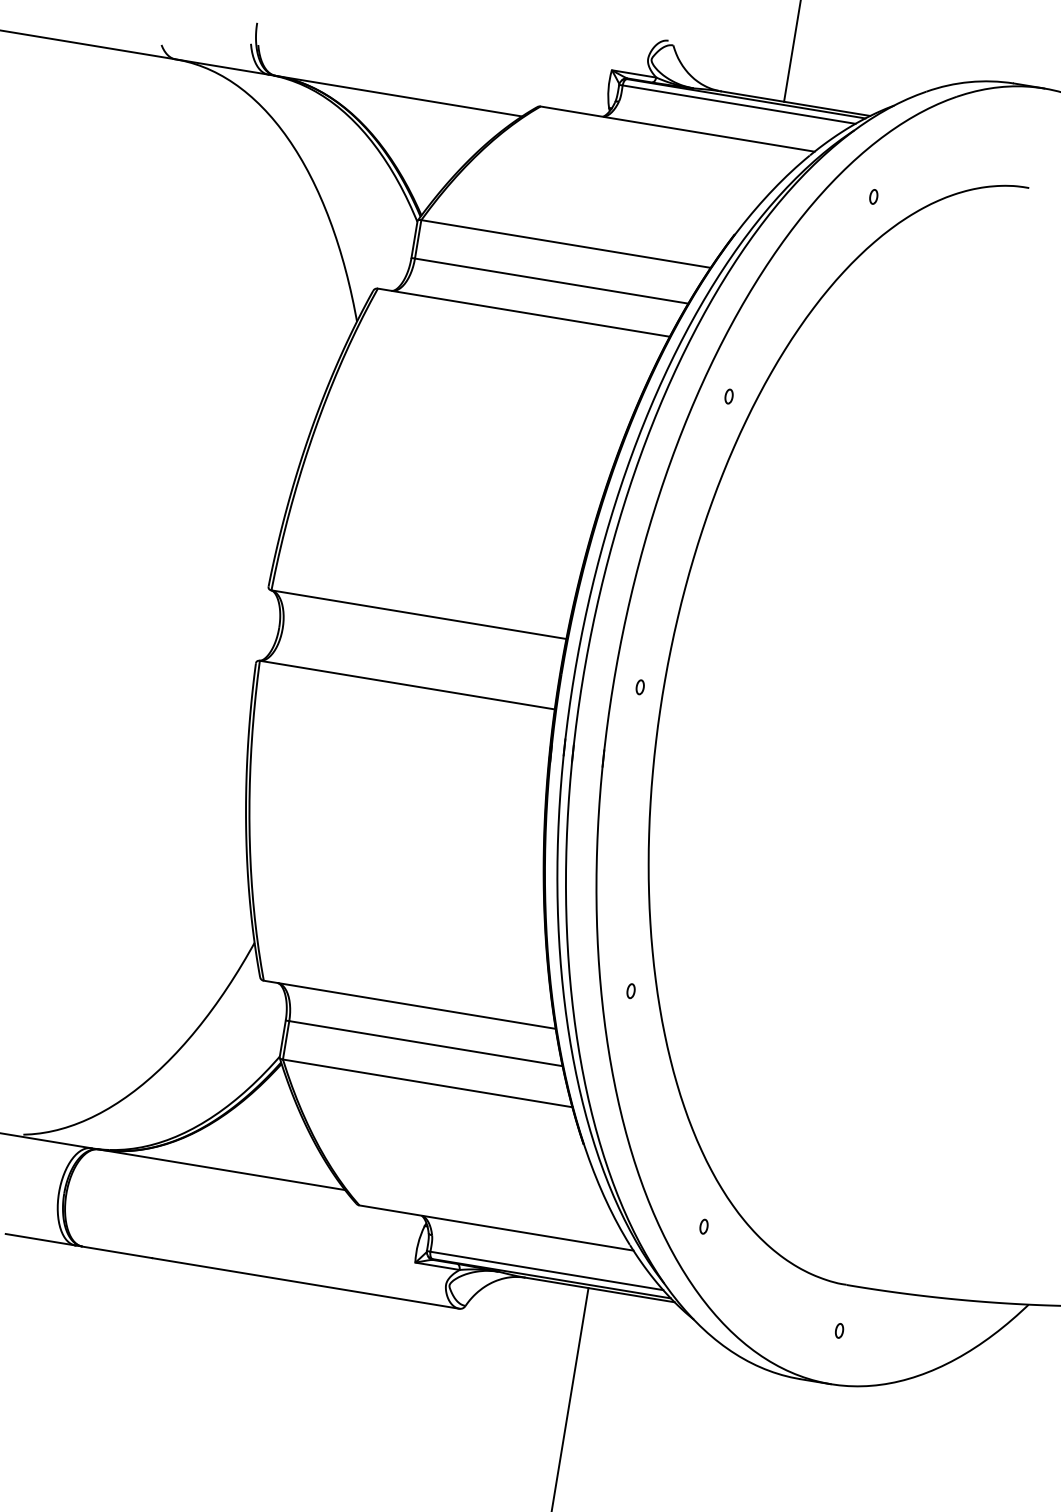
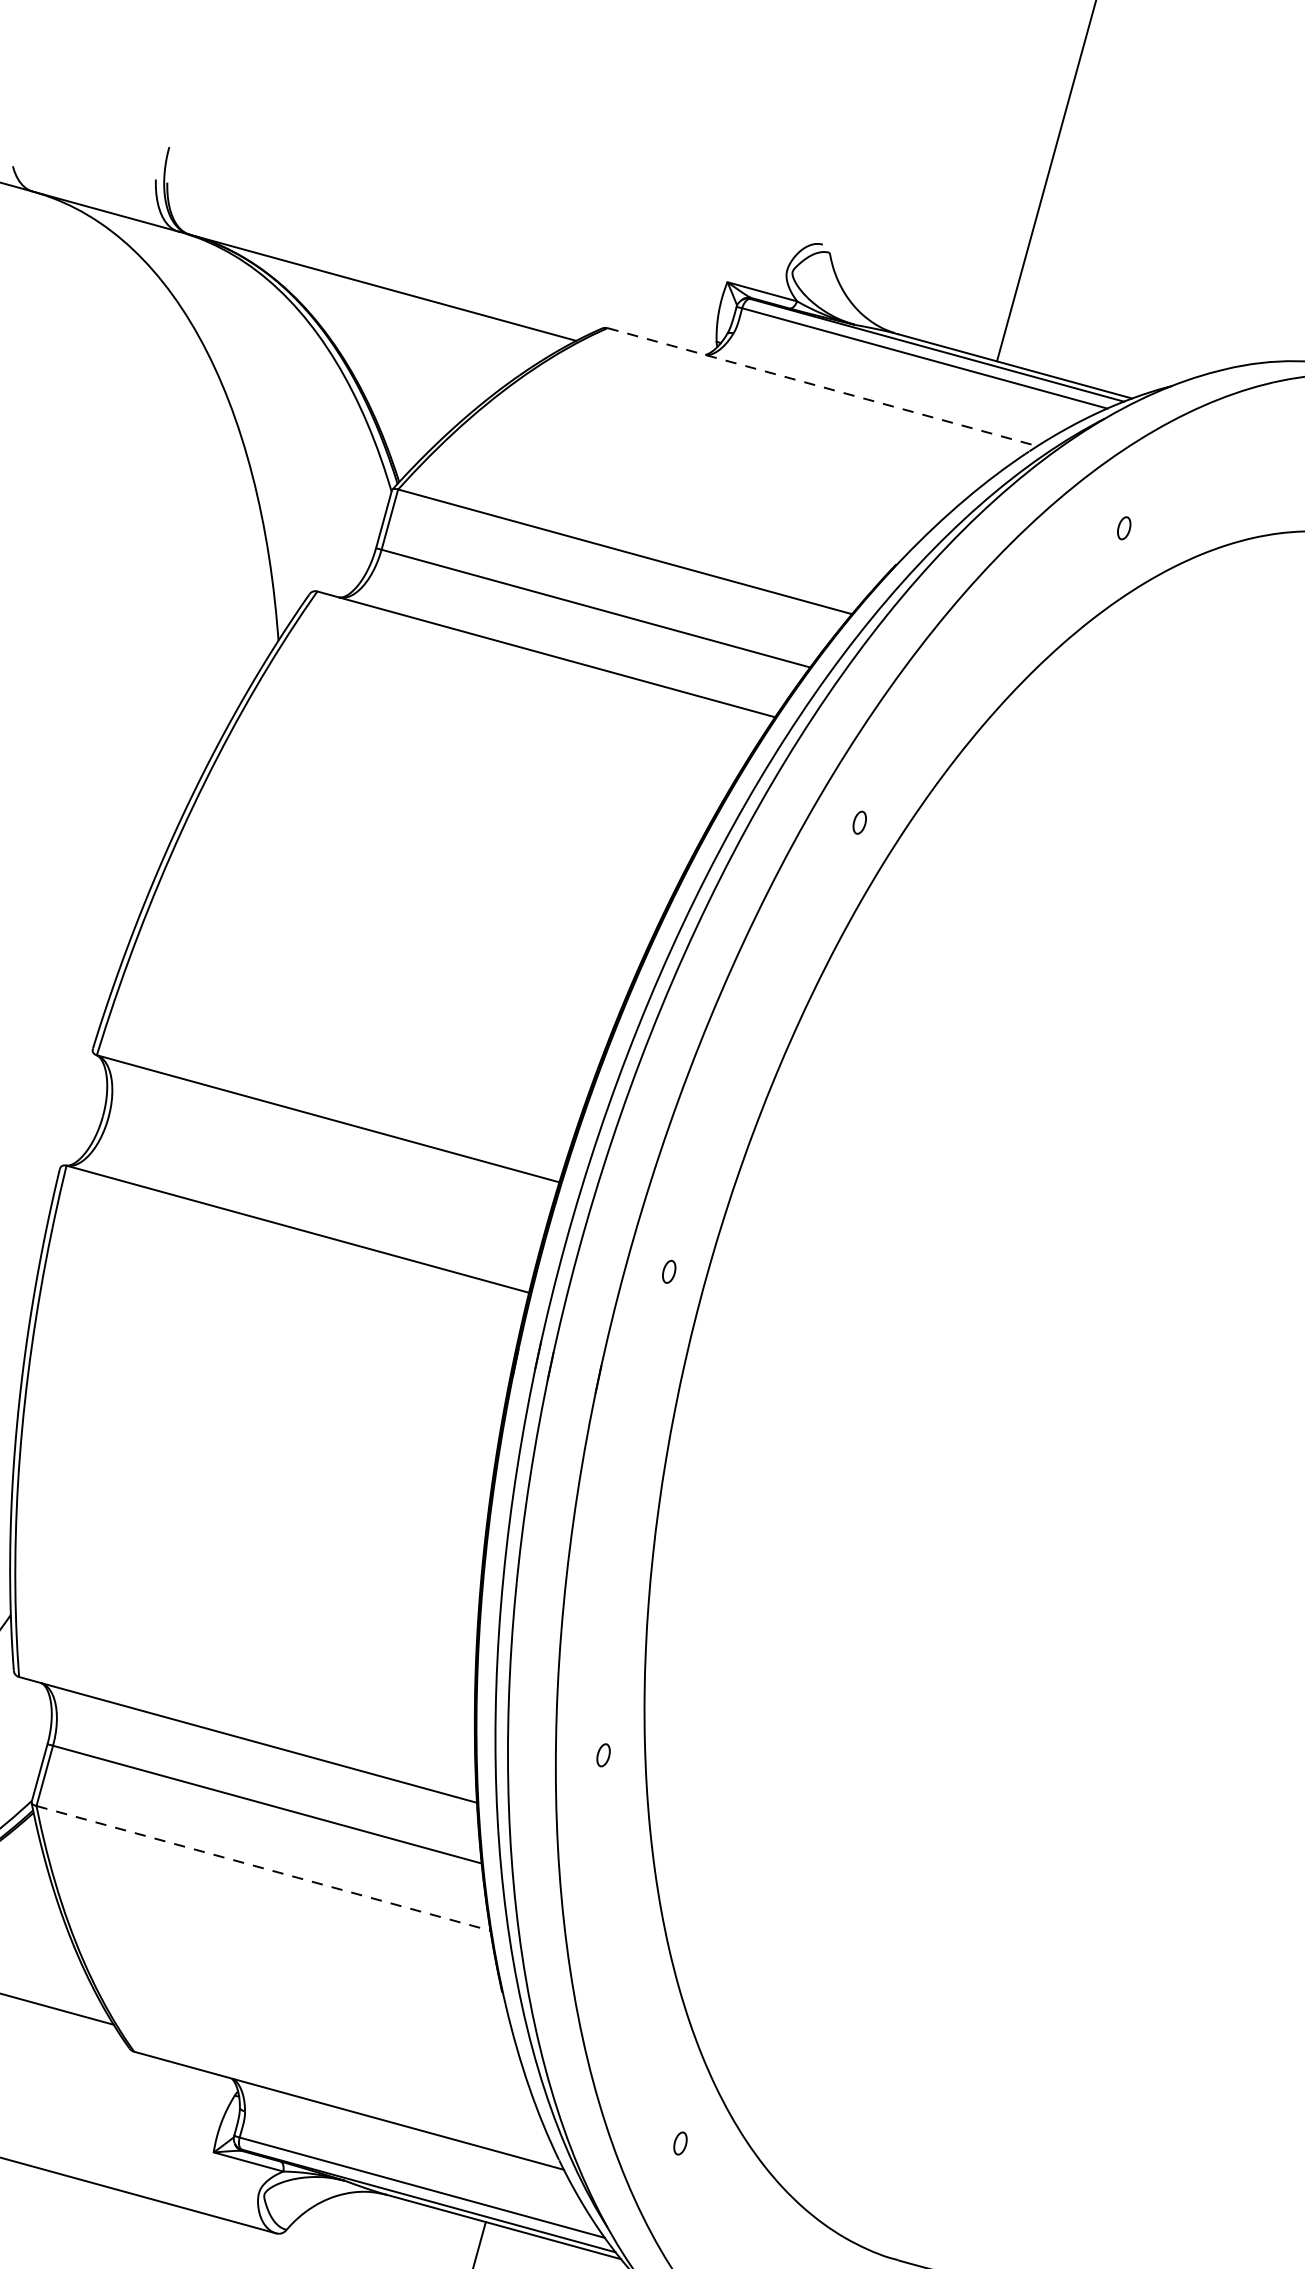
line: (677, 129) -> (822, 387), solid -> dashed
line: (427, 1083) -> (263, 1868), solid -> dashed

